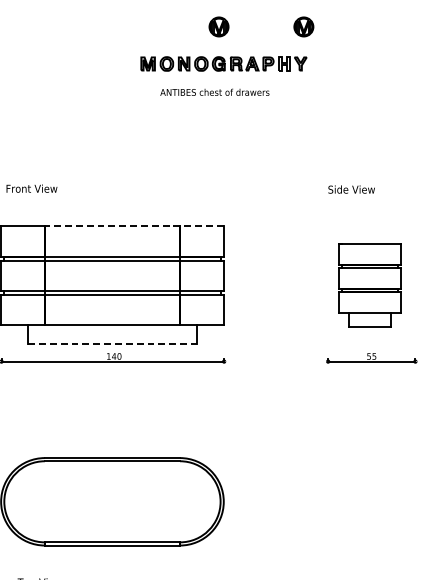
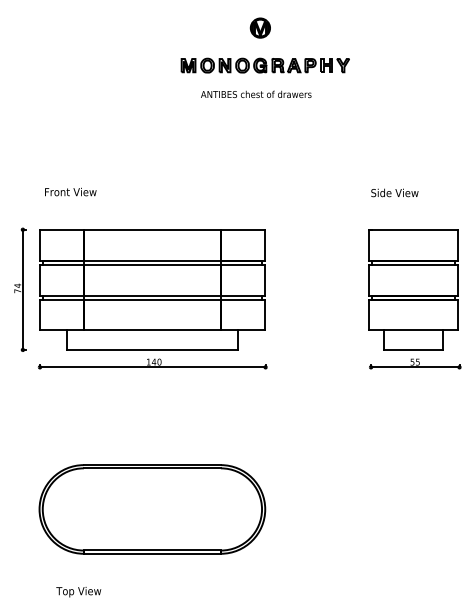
part: (302, 26) -> (345, 27), removed
line: (134, 226) -> (174, 230), dashed -> solid
part: (370, 284) -> (413, 289), size x1.43
line: (112, 344) -> (152, 349), dashed -> solid

